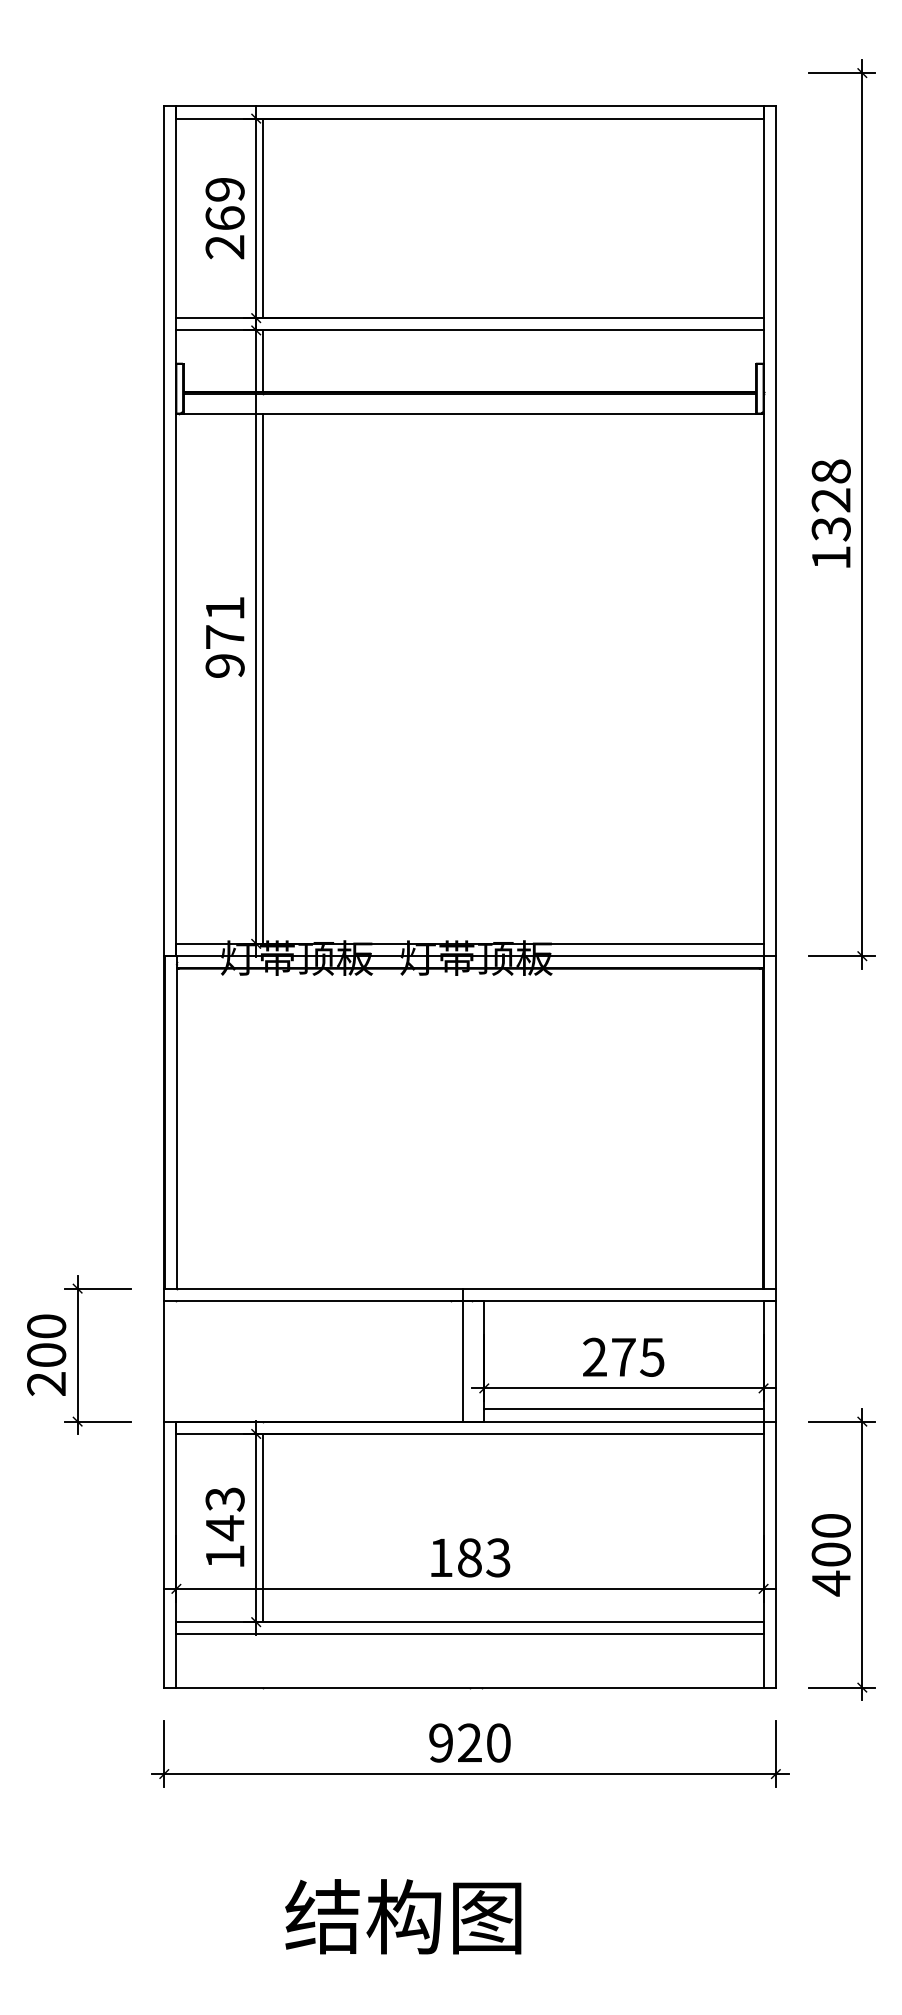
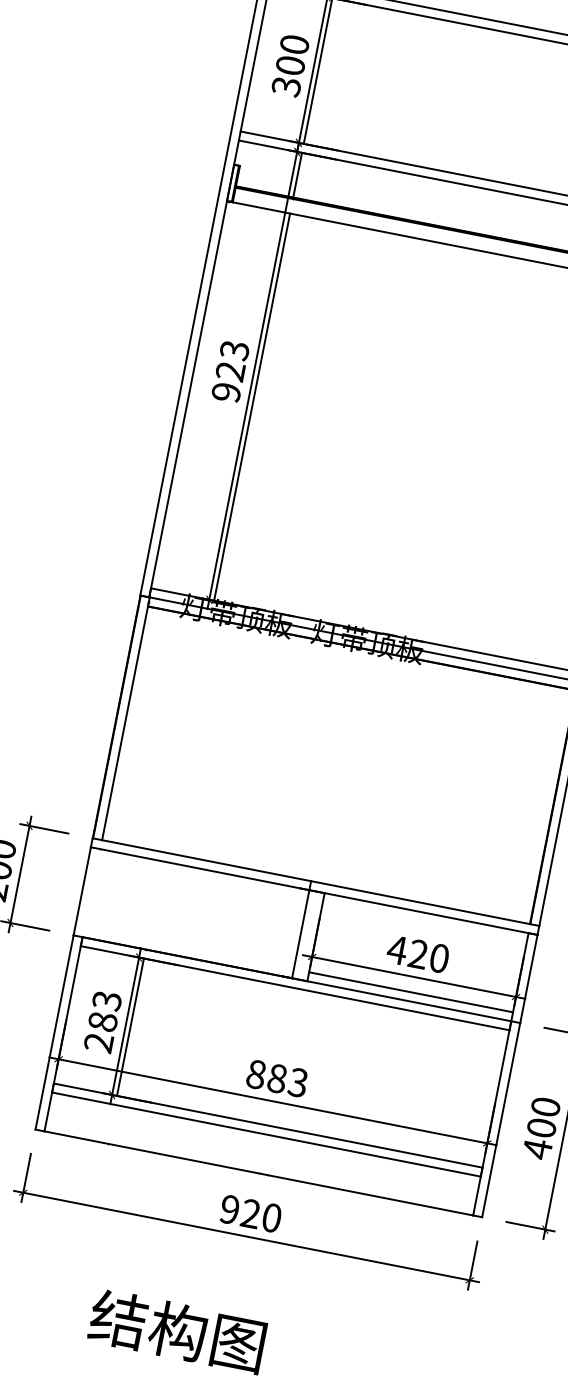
text: (224, 218) -> (290, 65), 269 -> 300
text: (224, 623) -> (232, 361), 971 -> 923
text: (622, 1356) -> (417, 953), 275 -> 420
text: (224, 1541) -> (100, 1031), 143 -> 283
text: (441, 1557) -> (256, 1074), 183 -> 883

